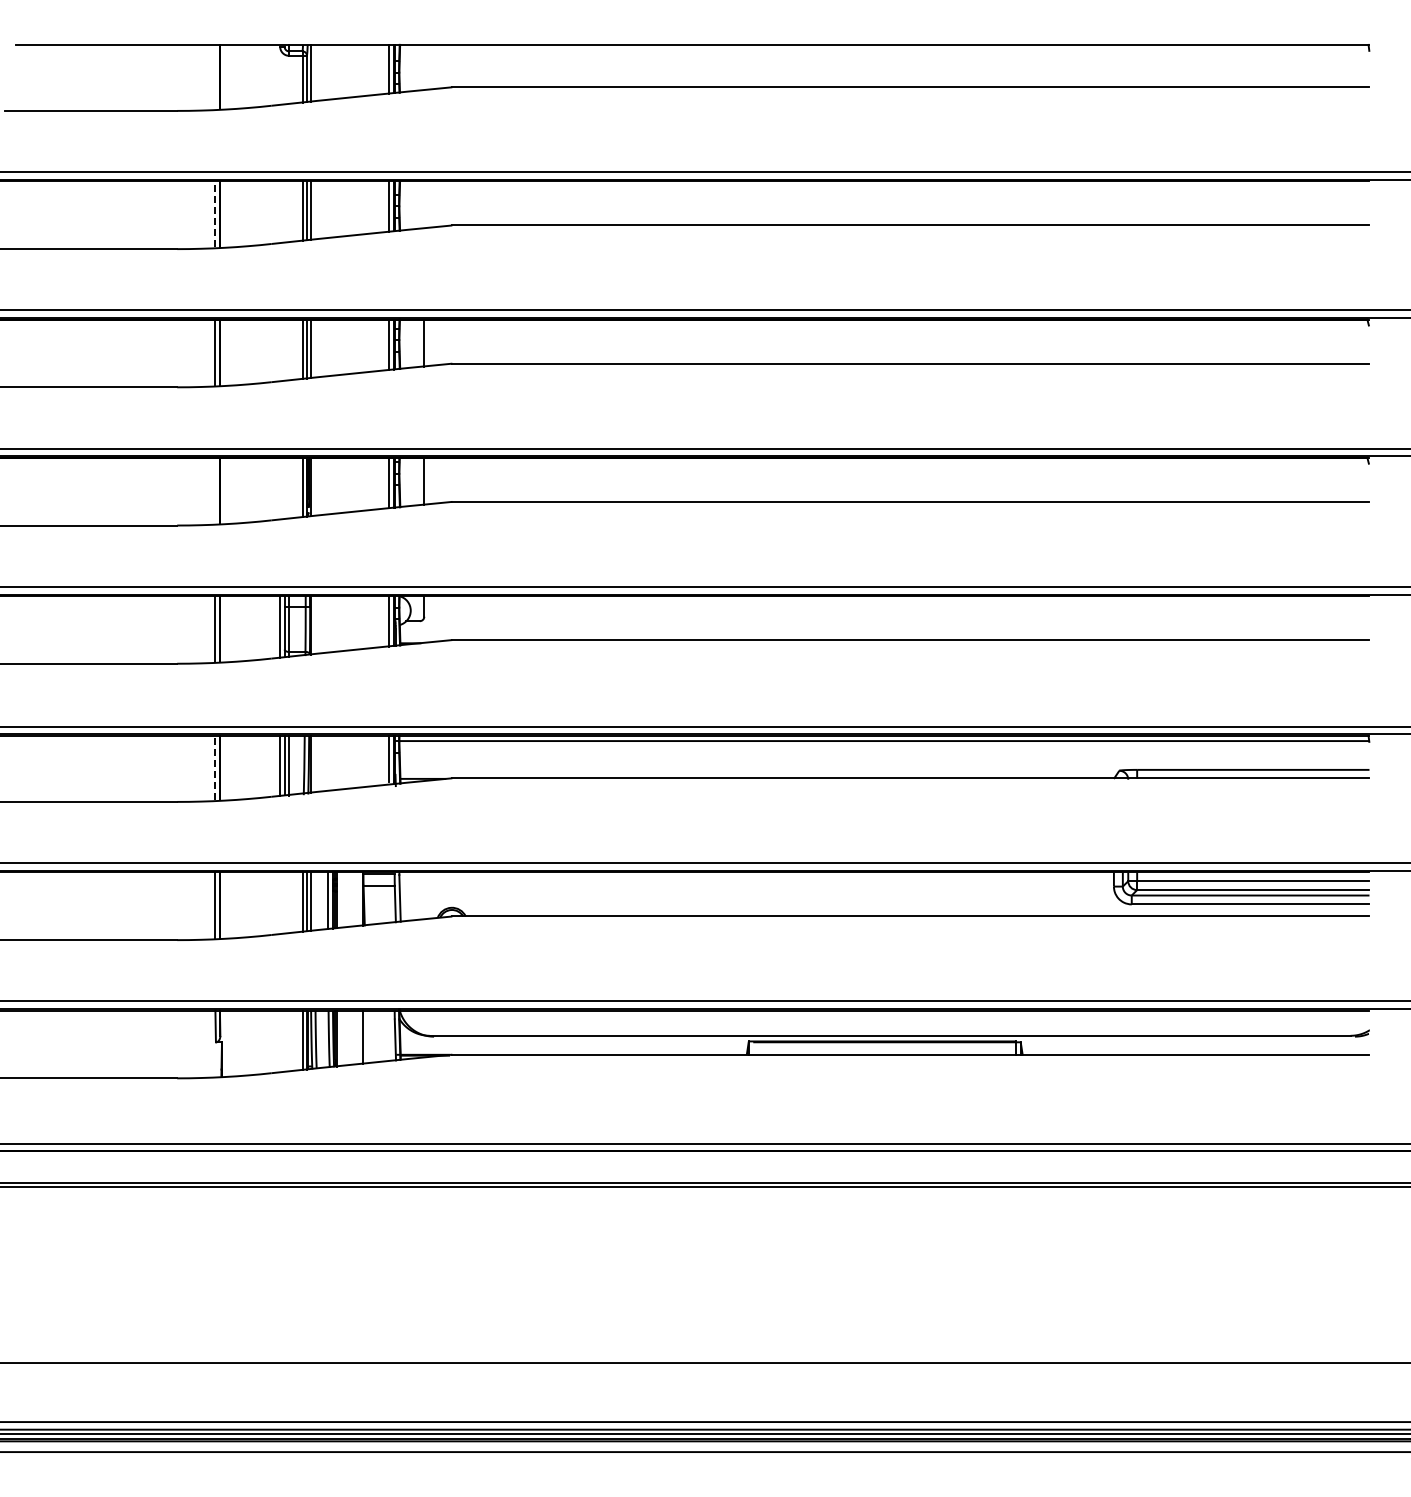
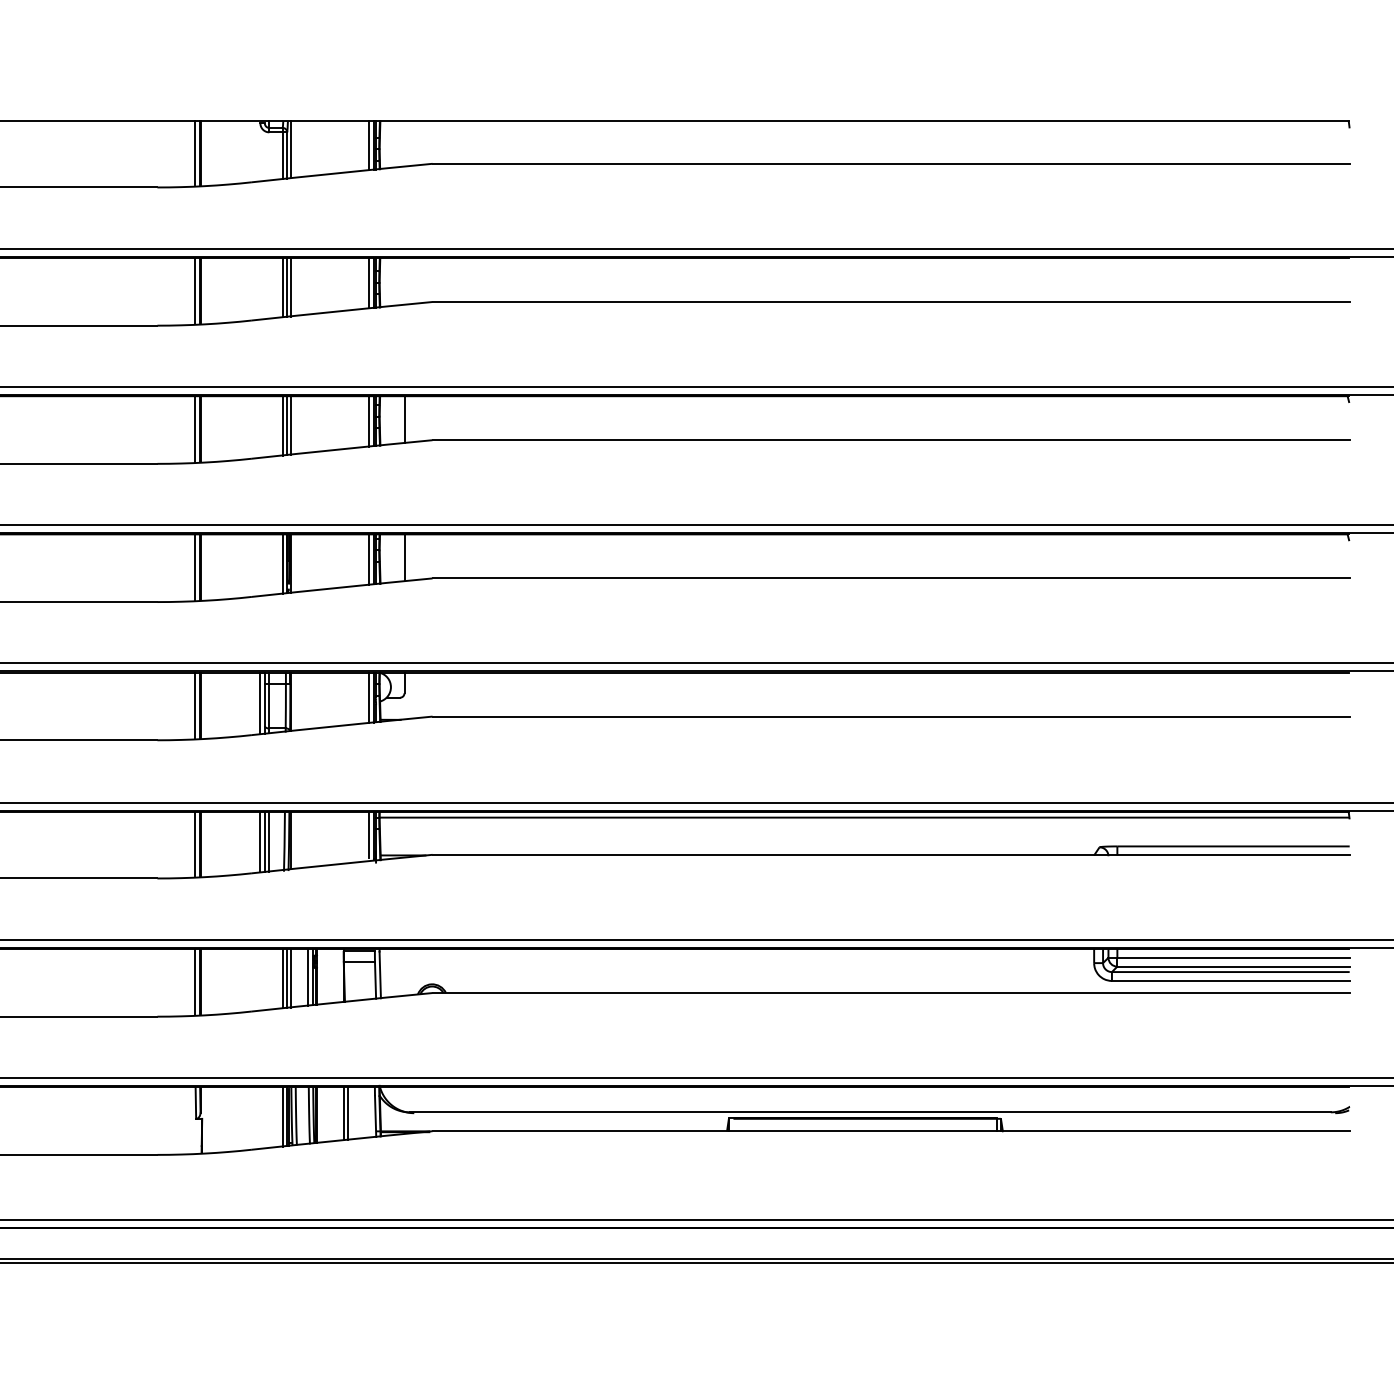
line: (215, 76) -> (195, 153), added
line: (215, 214) -> (195, 291), dashed -> solid
line: (215, 490) -> (195, 567), added
line: (215, 767) -> (195, 844), dashed -> solid
line: (367, 1036) -> (347, 1113), added

